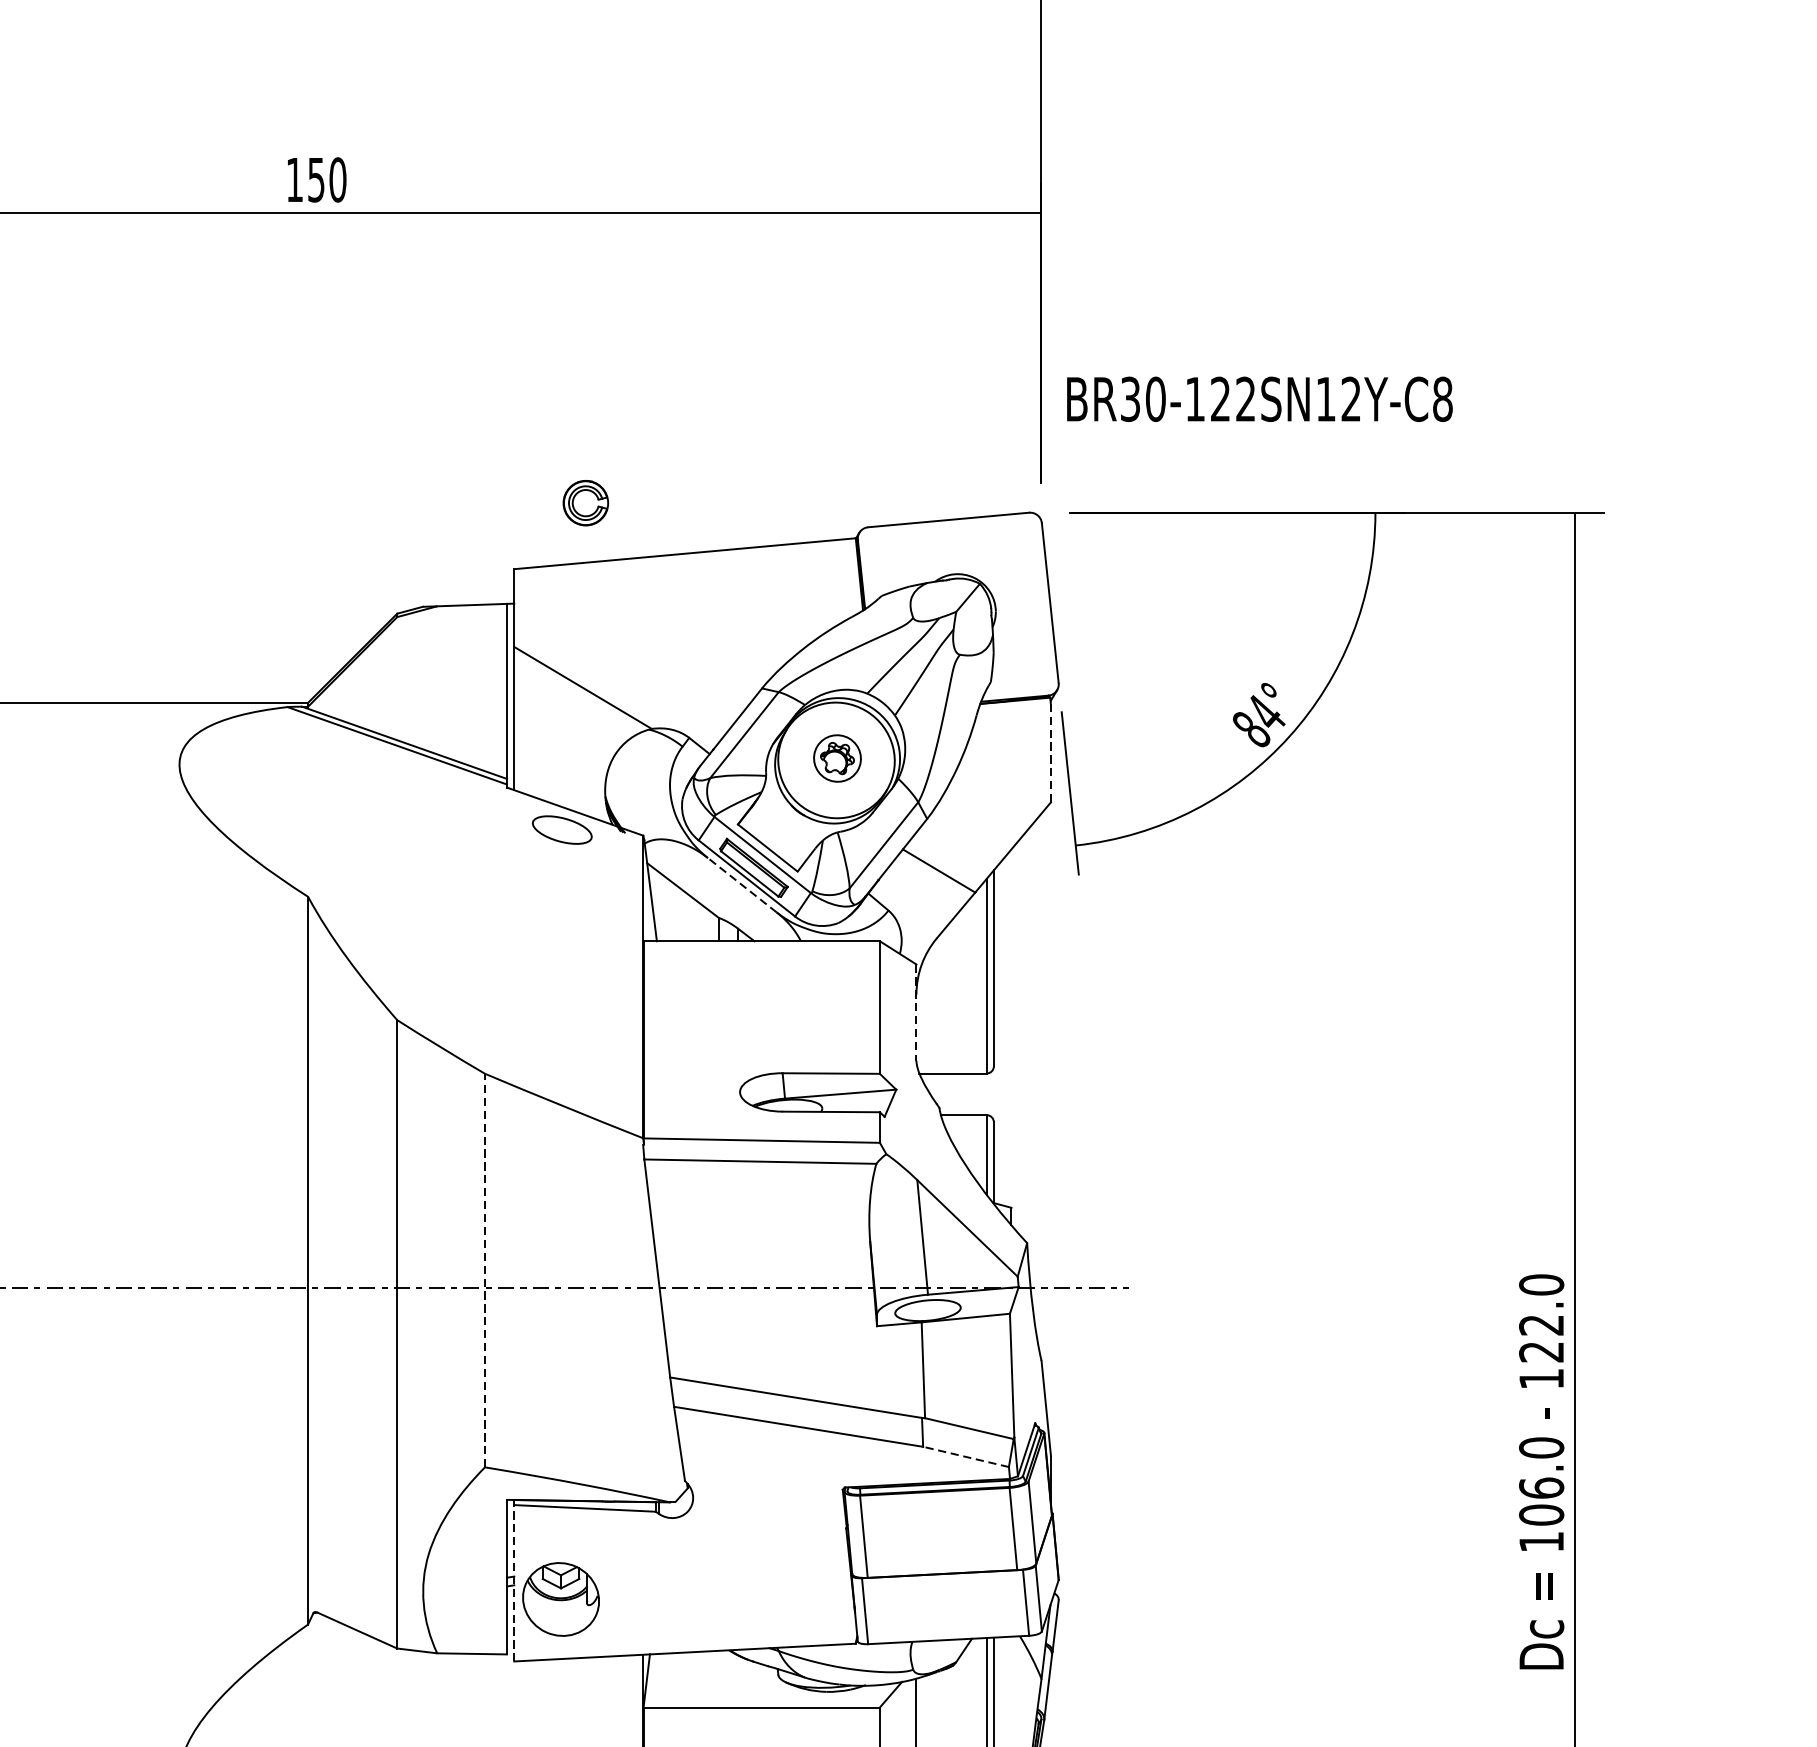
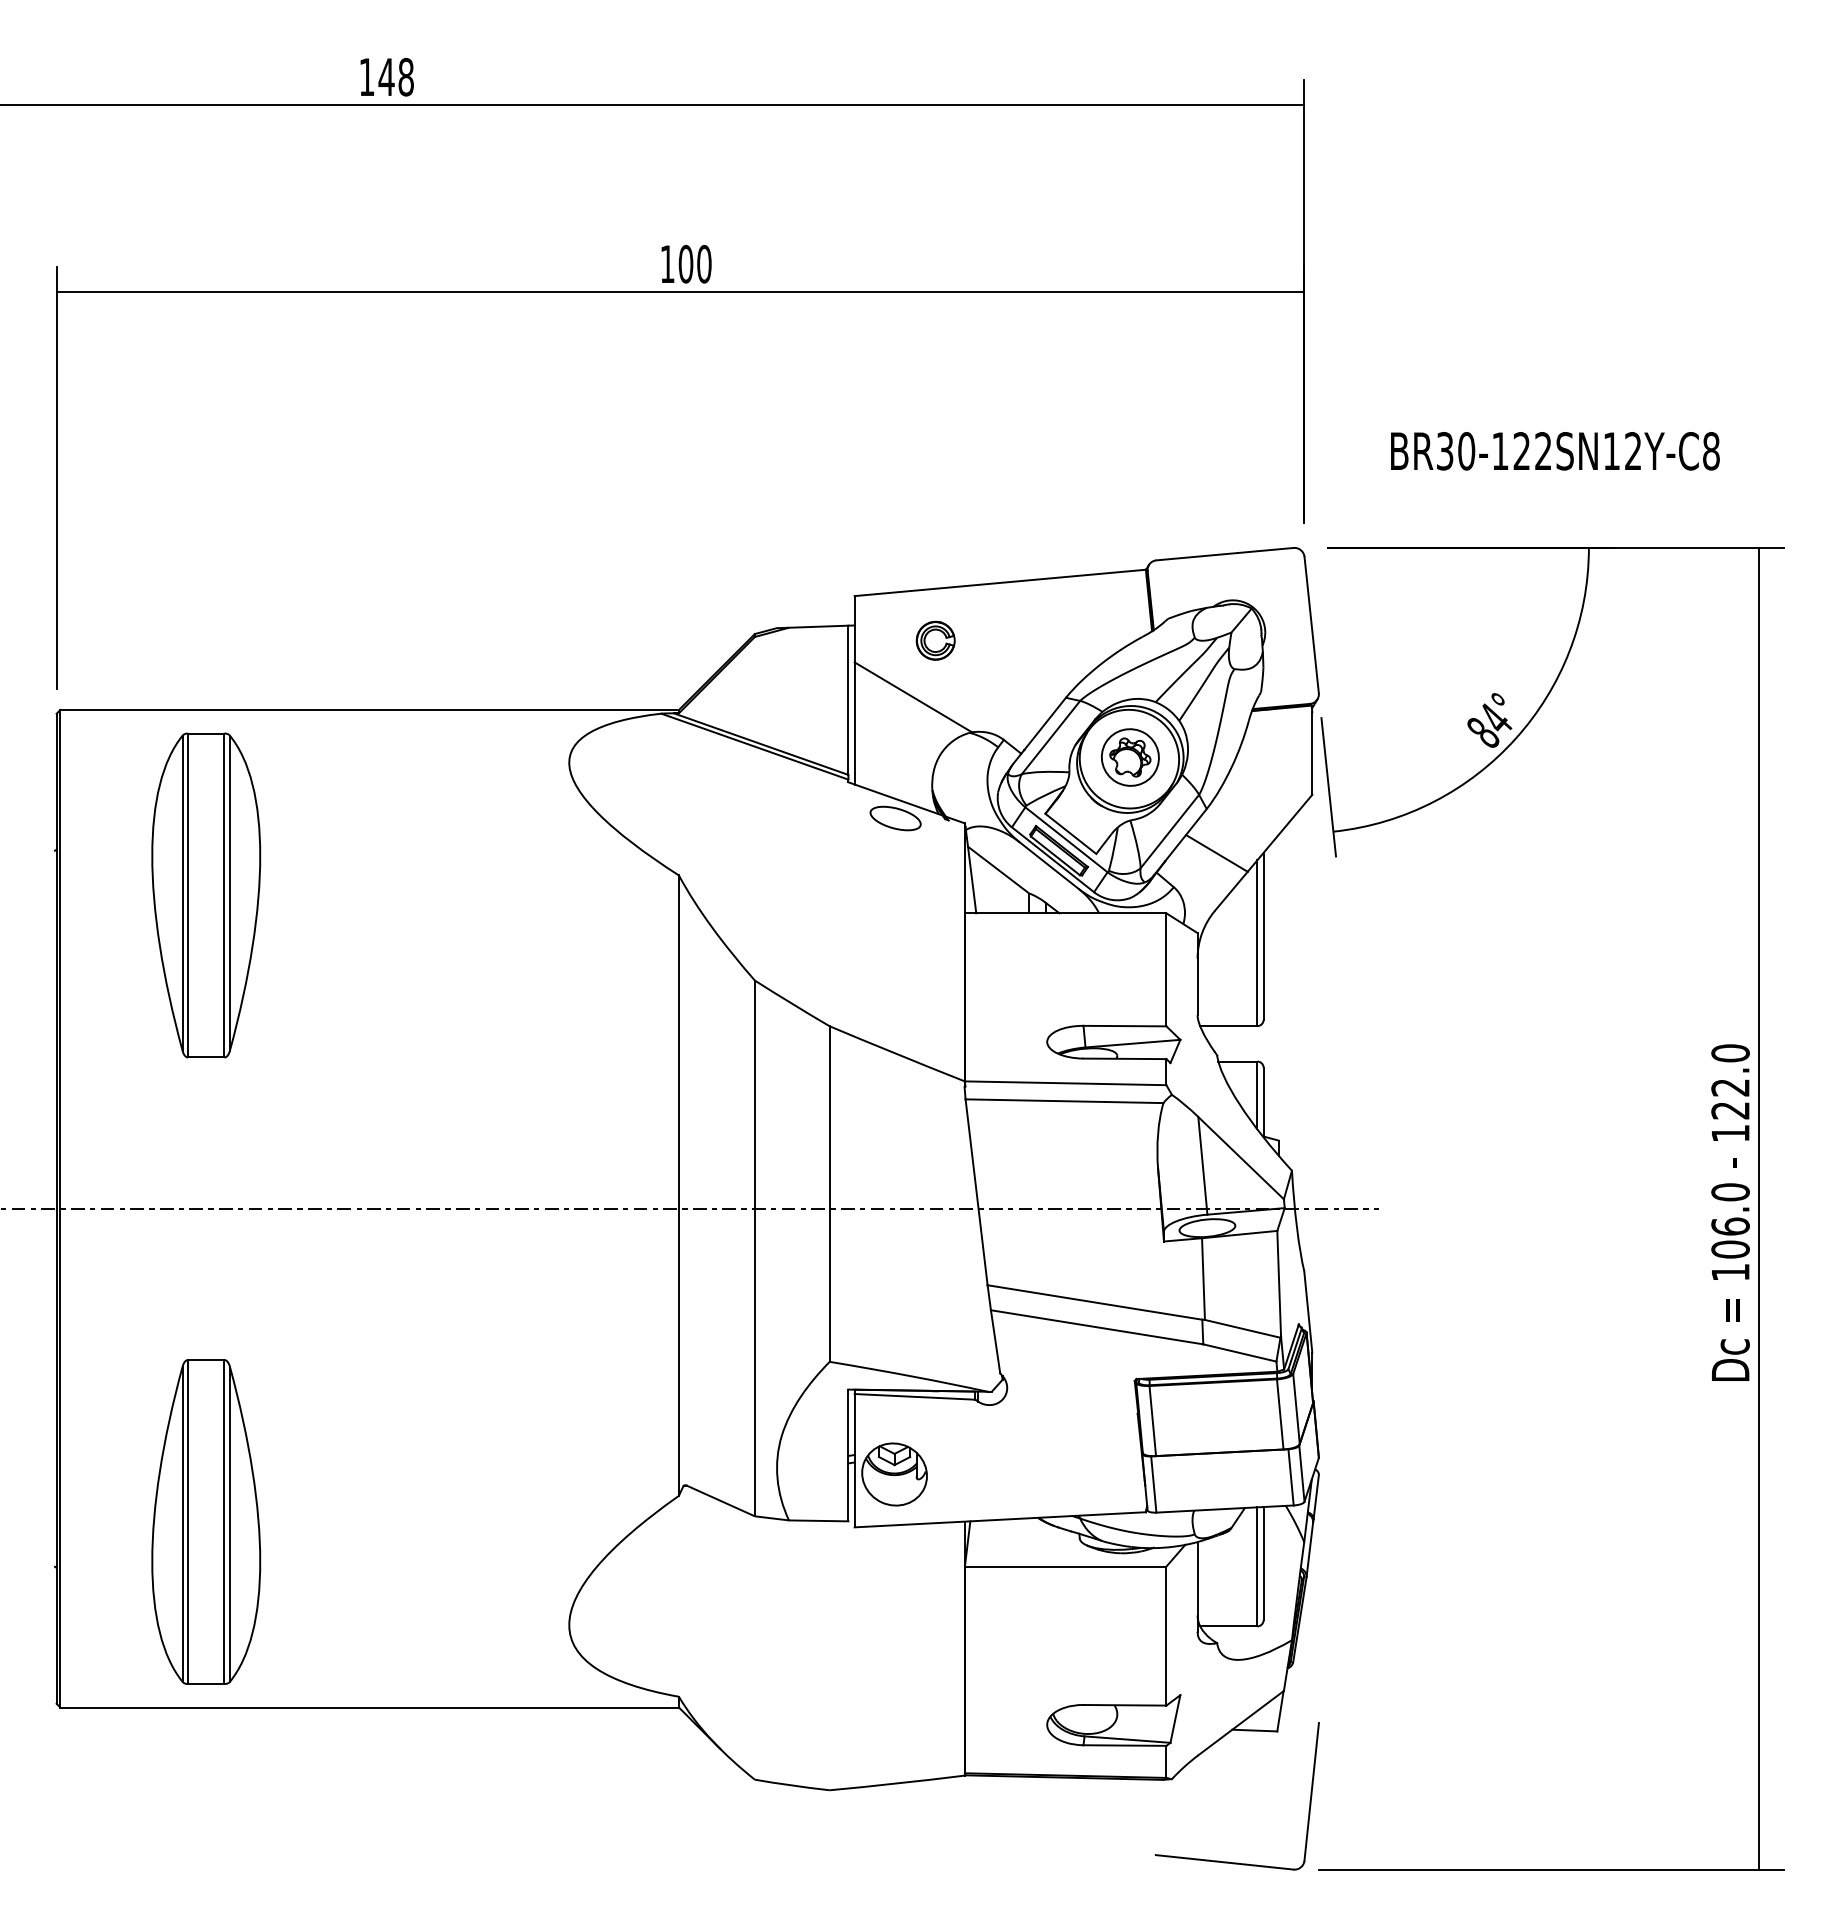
text: (315, 180) -> (685, 264), 150 -> 100
text: (1260, 399) -> (1555, 451), moved
part: (585, 502) -> (935, 640), moved
line: (1051, 753) -> (1312, 753), dashed -> solid
part: (836, 758) -> (1129, 757), size x1.43
line: (741, 885) -> (1048, 865), dashed -> solid
line: (916, 1013) -> (1197, 974), dashed -> solid
line: (484, 1271) -> (829, 1194), dashed -> solid
line: (965, 1456) -> (1239, 1352), dashed -> solid
text: (1541, 1471) -> (1730, 1212), moved
line: (514, 1583) -> (854, 1460), dashed -> solid

